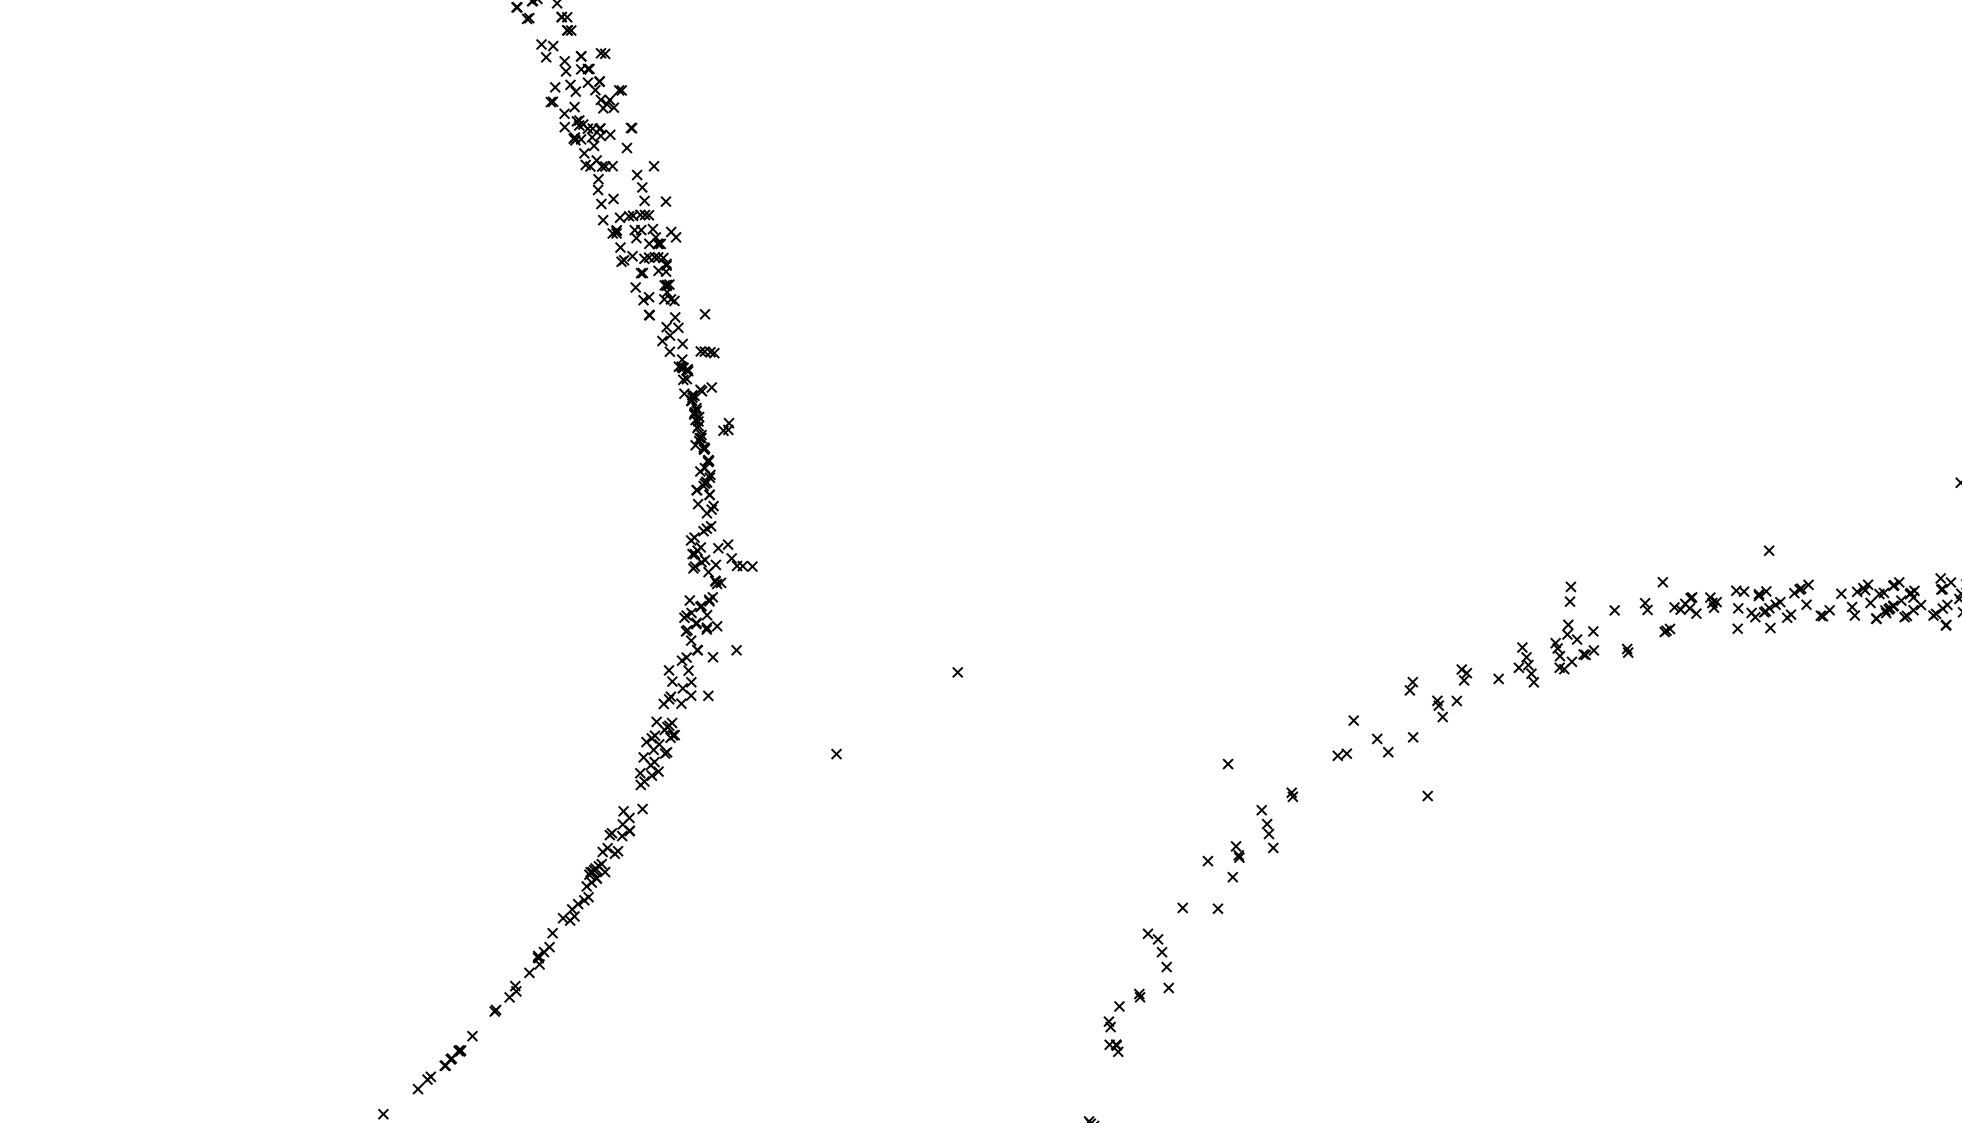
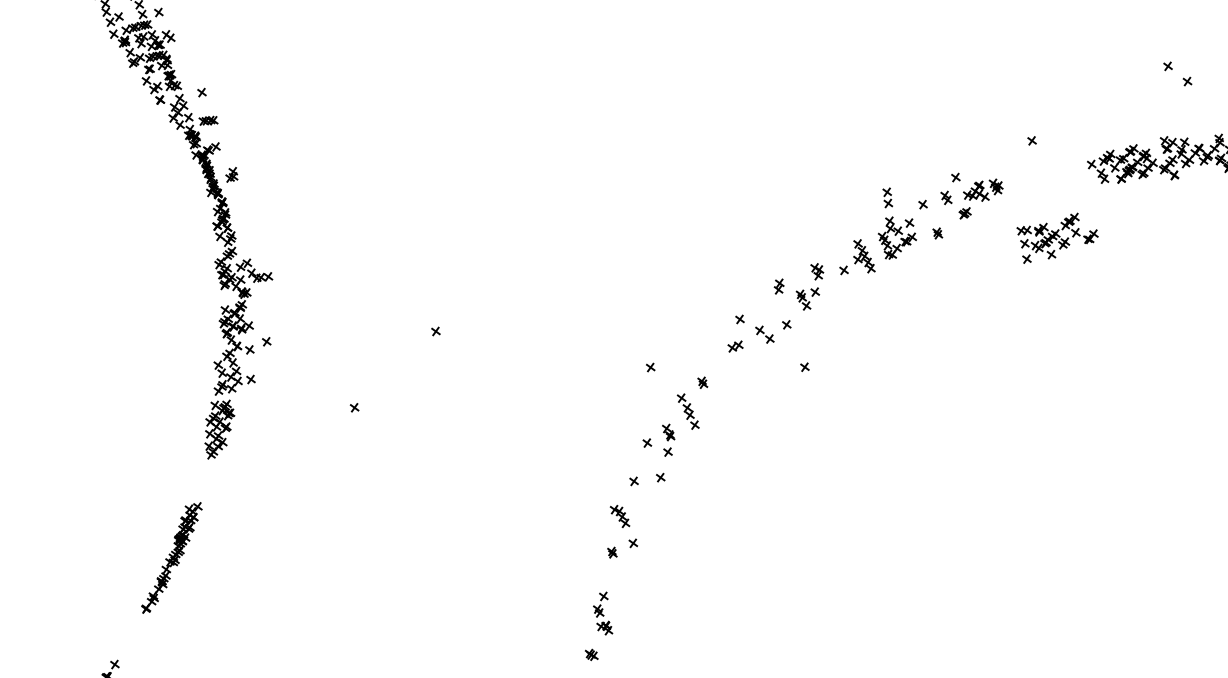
part: (1782, 606) -> (1057, 236), moved
part: (568, 909) -> (171, 557), size x0.6
part: (1156, 950) -> (619, 516), size x0.6
part: (1113, 1029) -> (602, 614), moved

